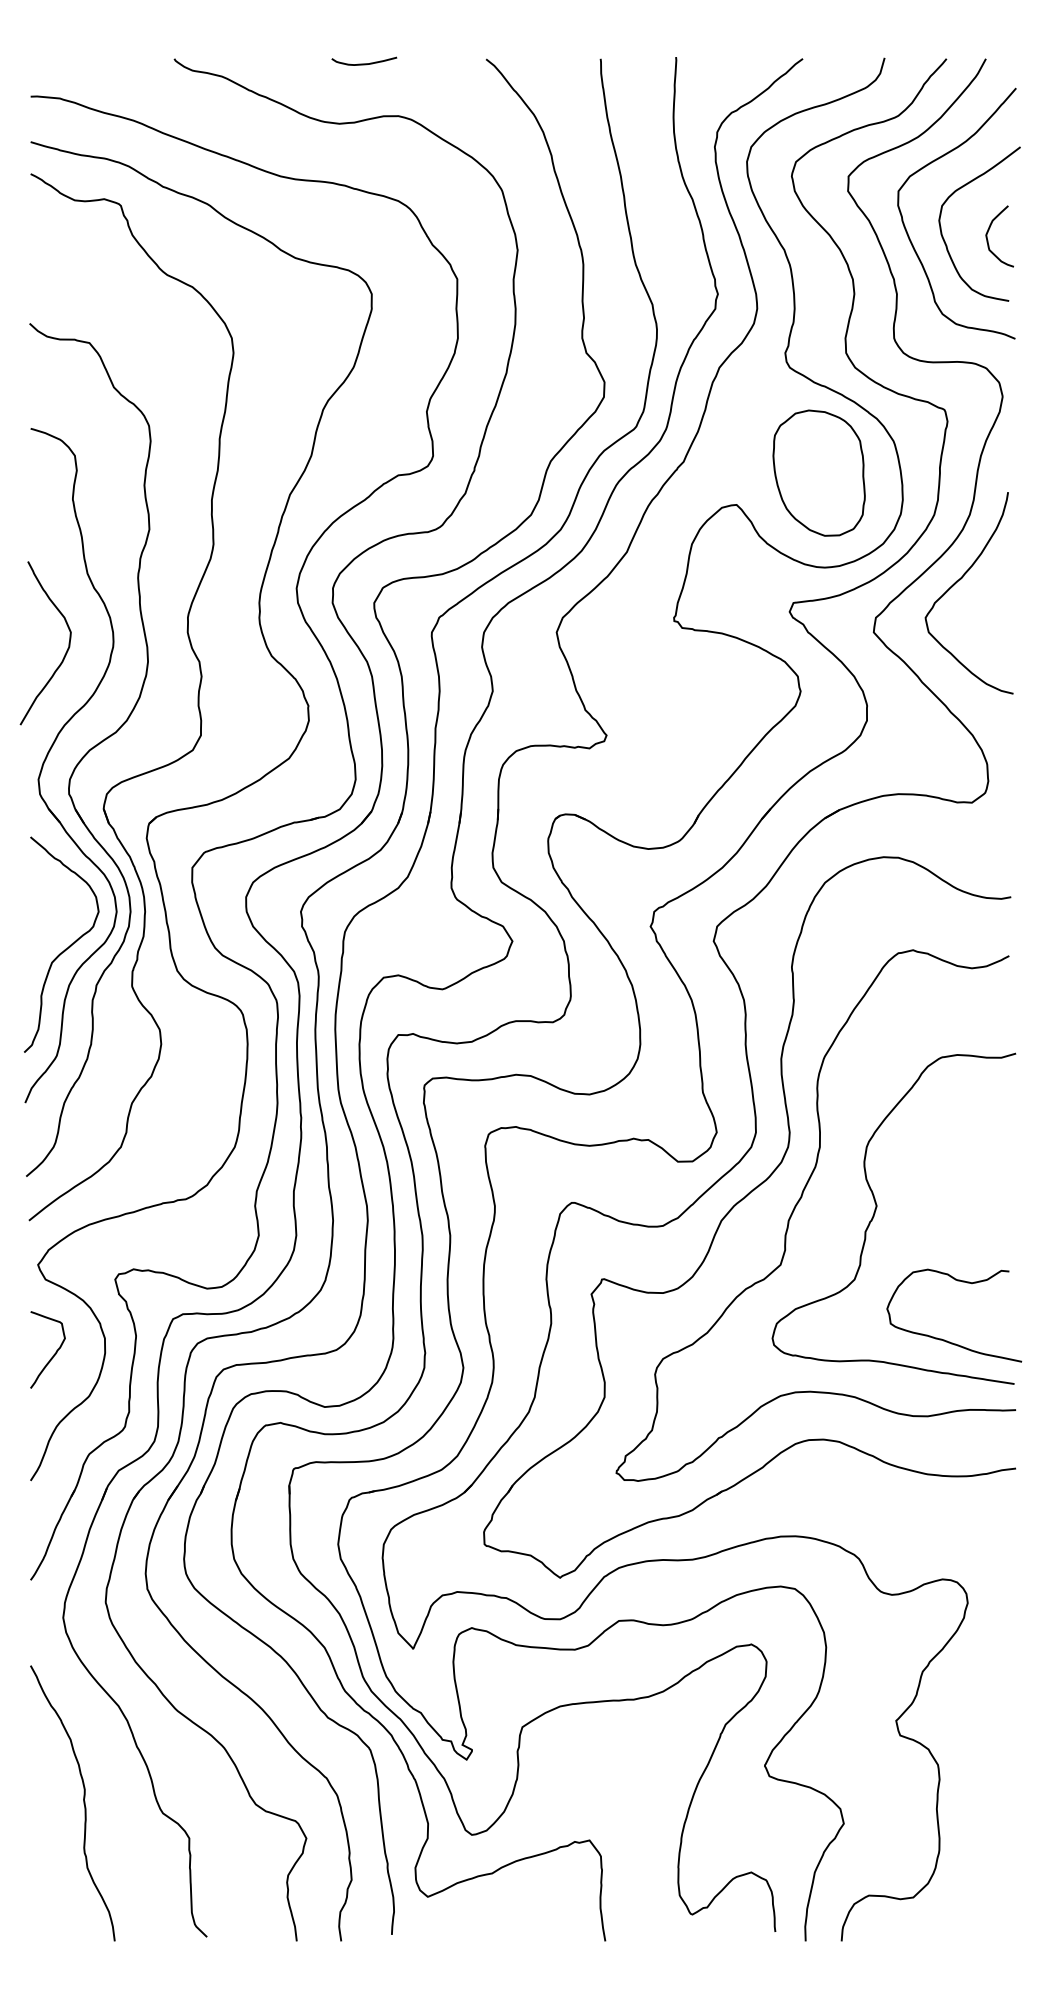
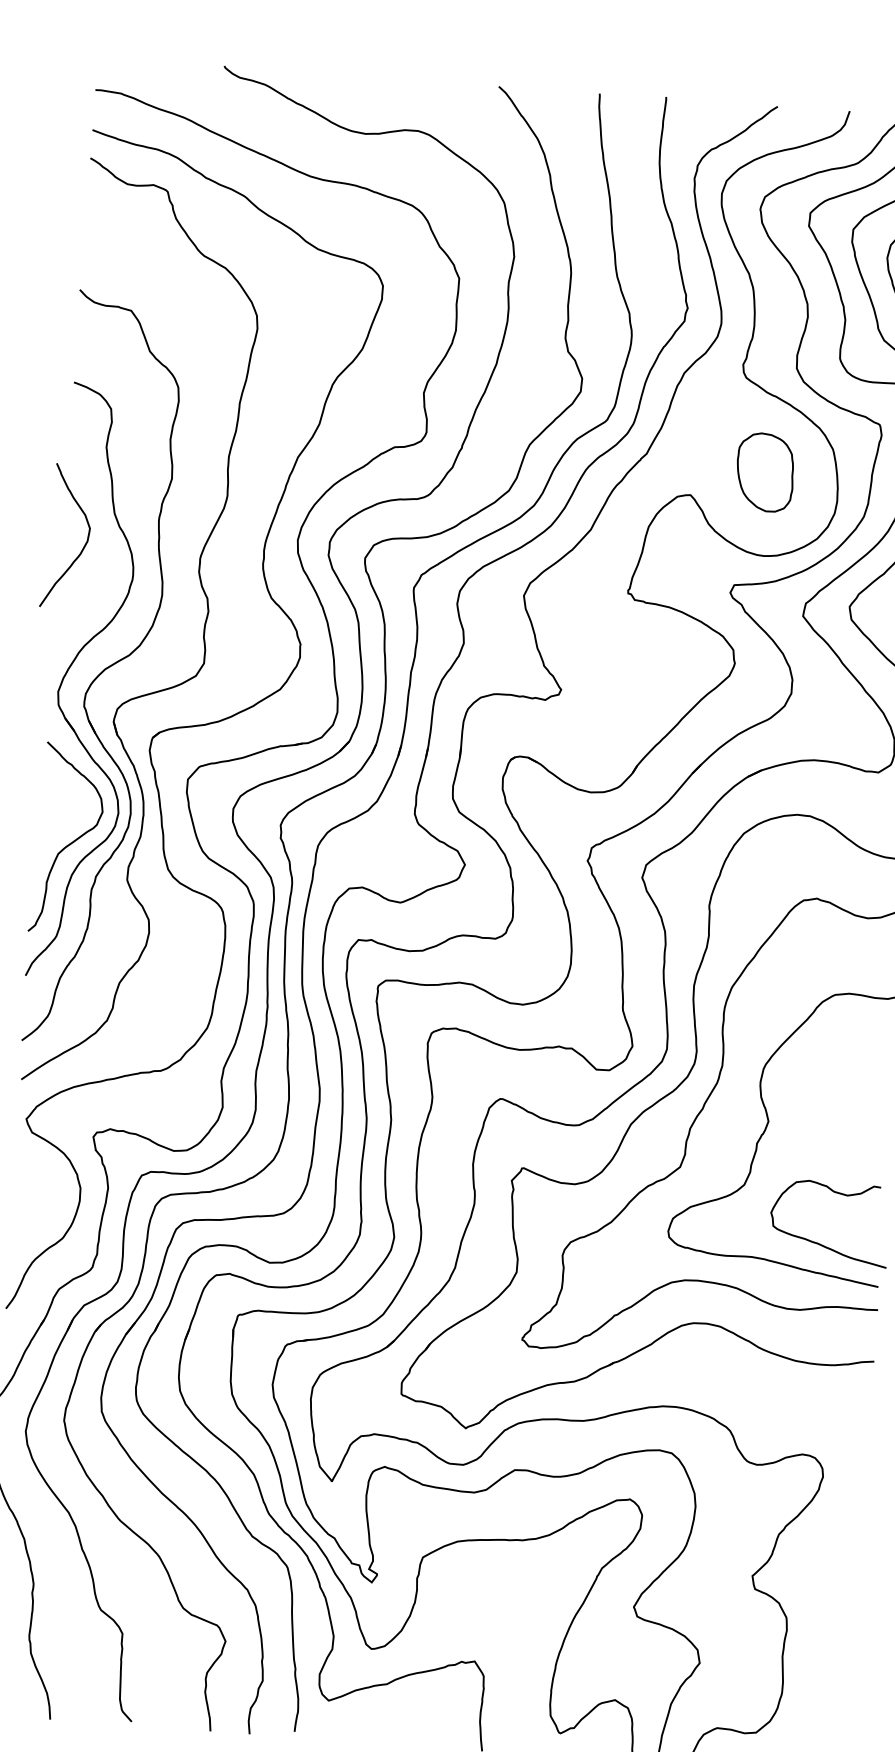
curve: (364, 63) -> (391, 82), removed
part: (818, 472) -> (764, 471), size x0.7
curve: (65, 652) -> (83, 545), moved
curve: (53, 1354) -> (34, 1198), removed

